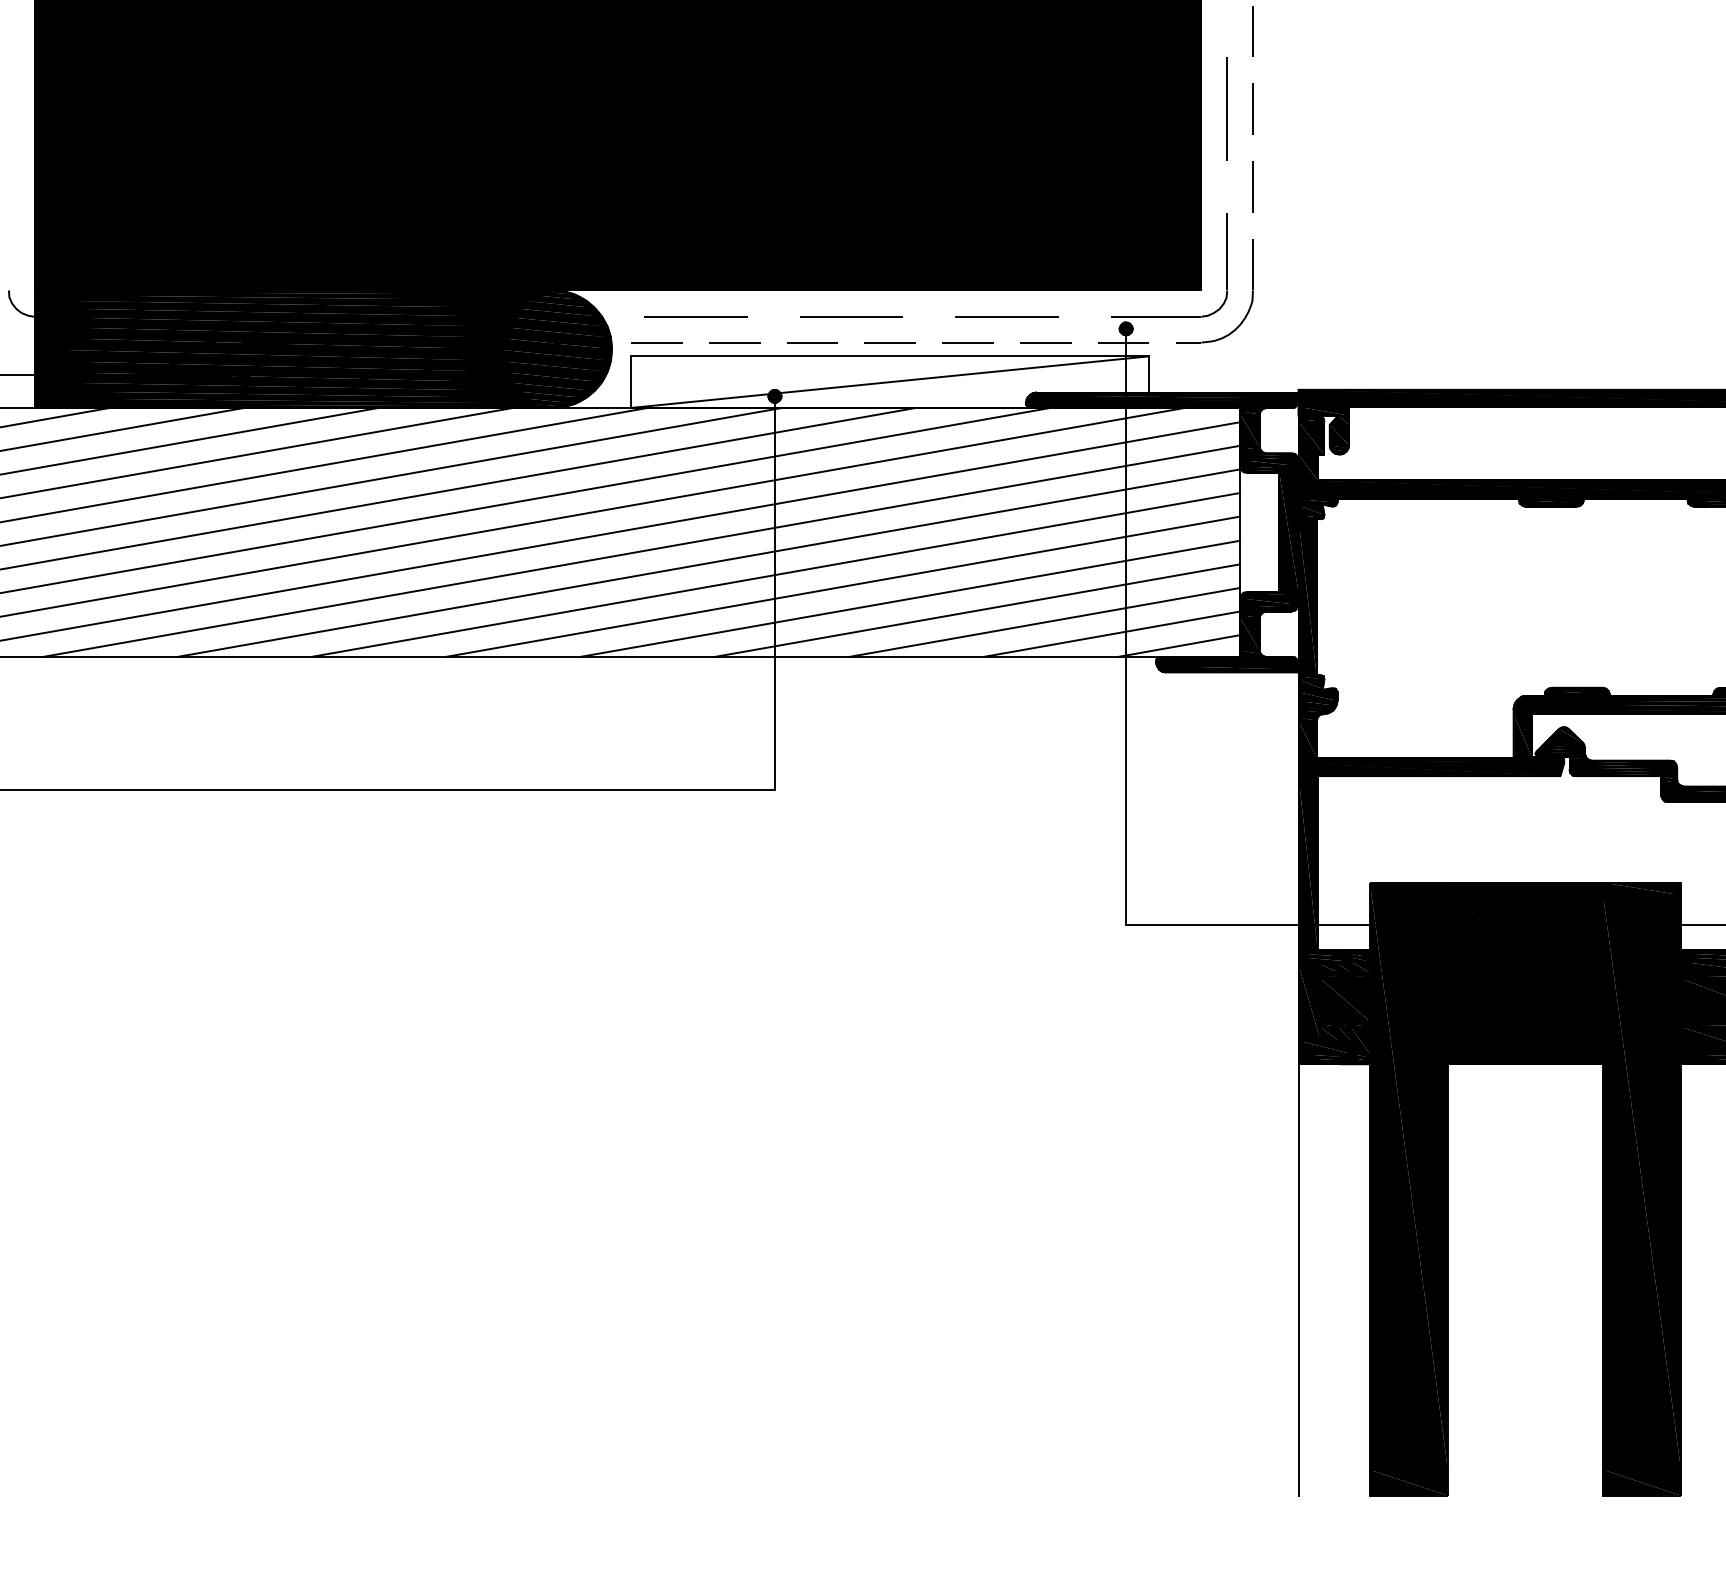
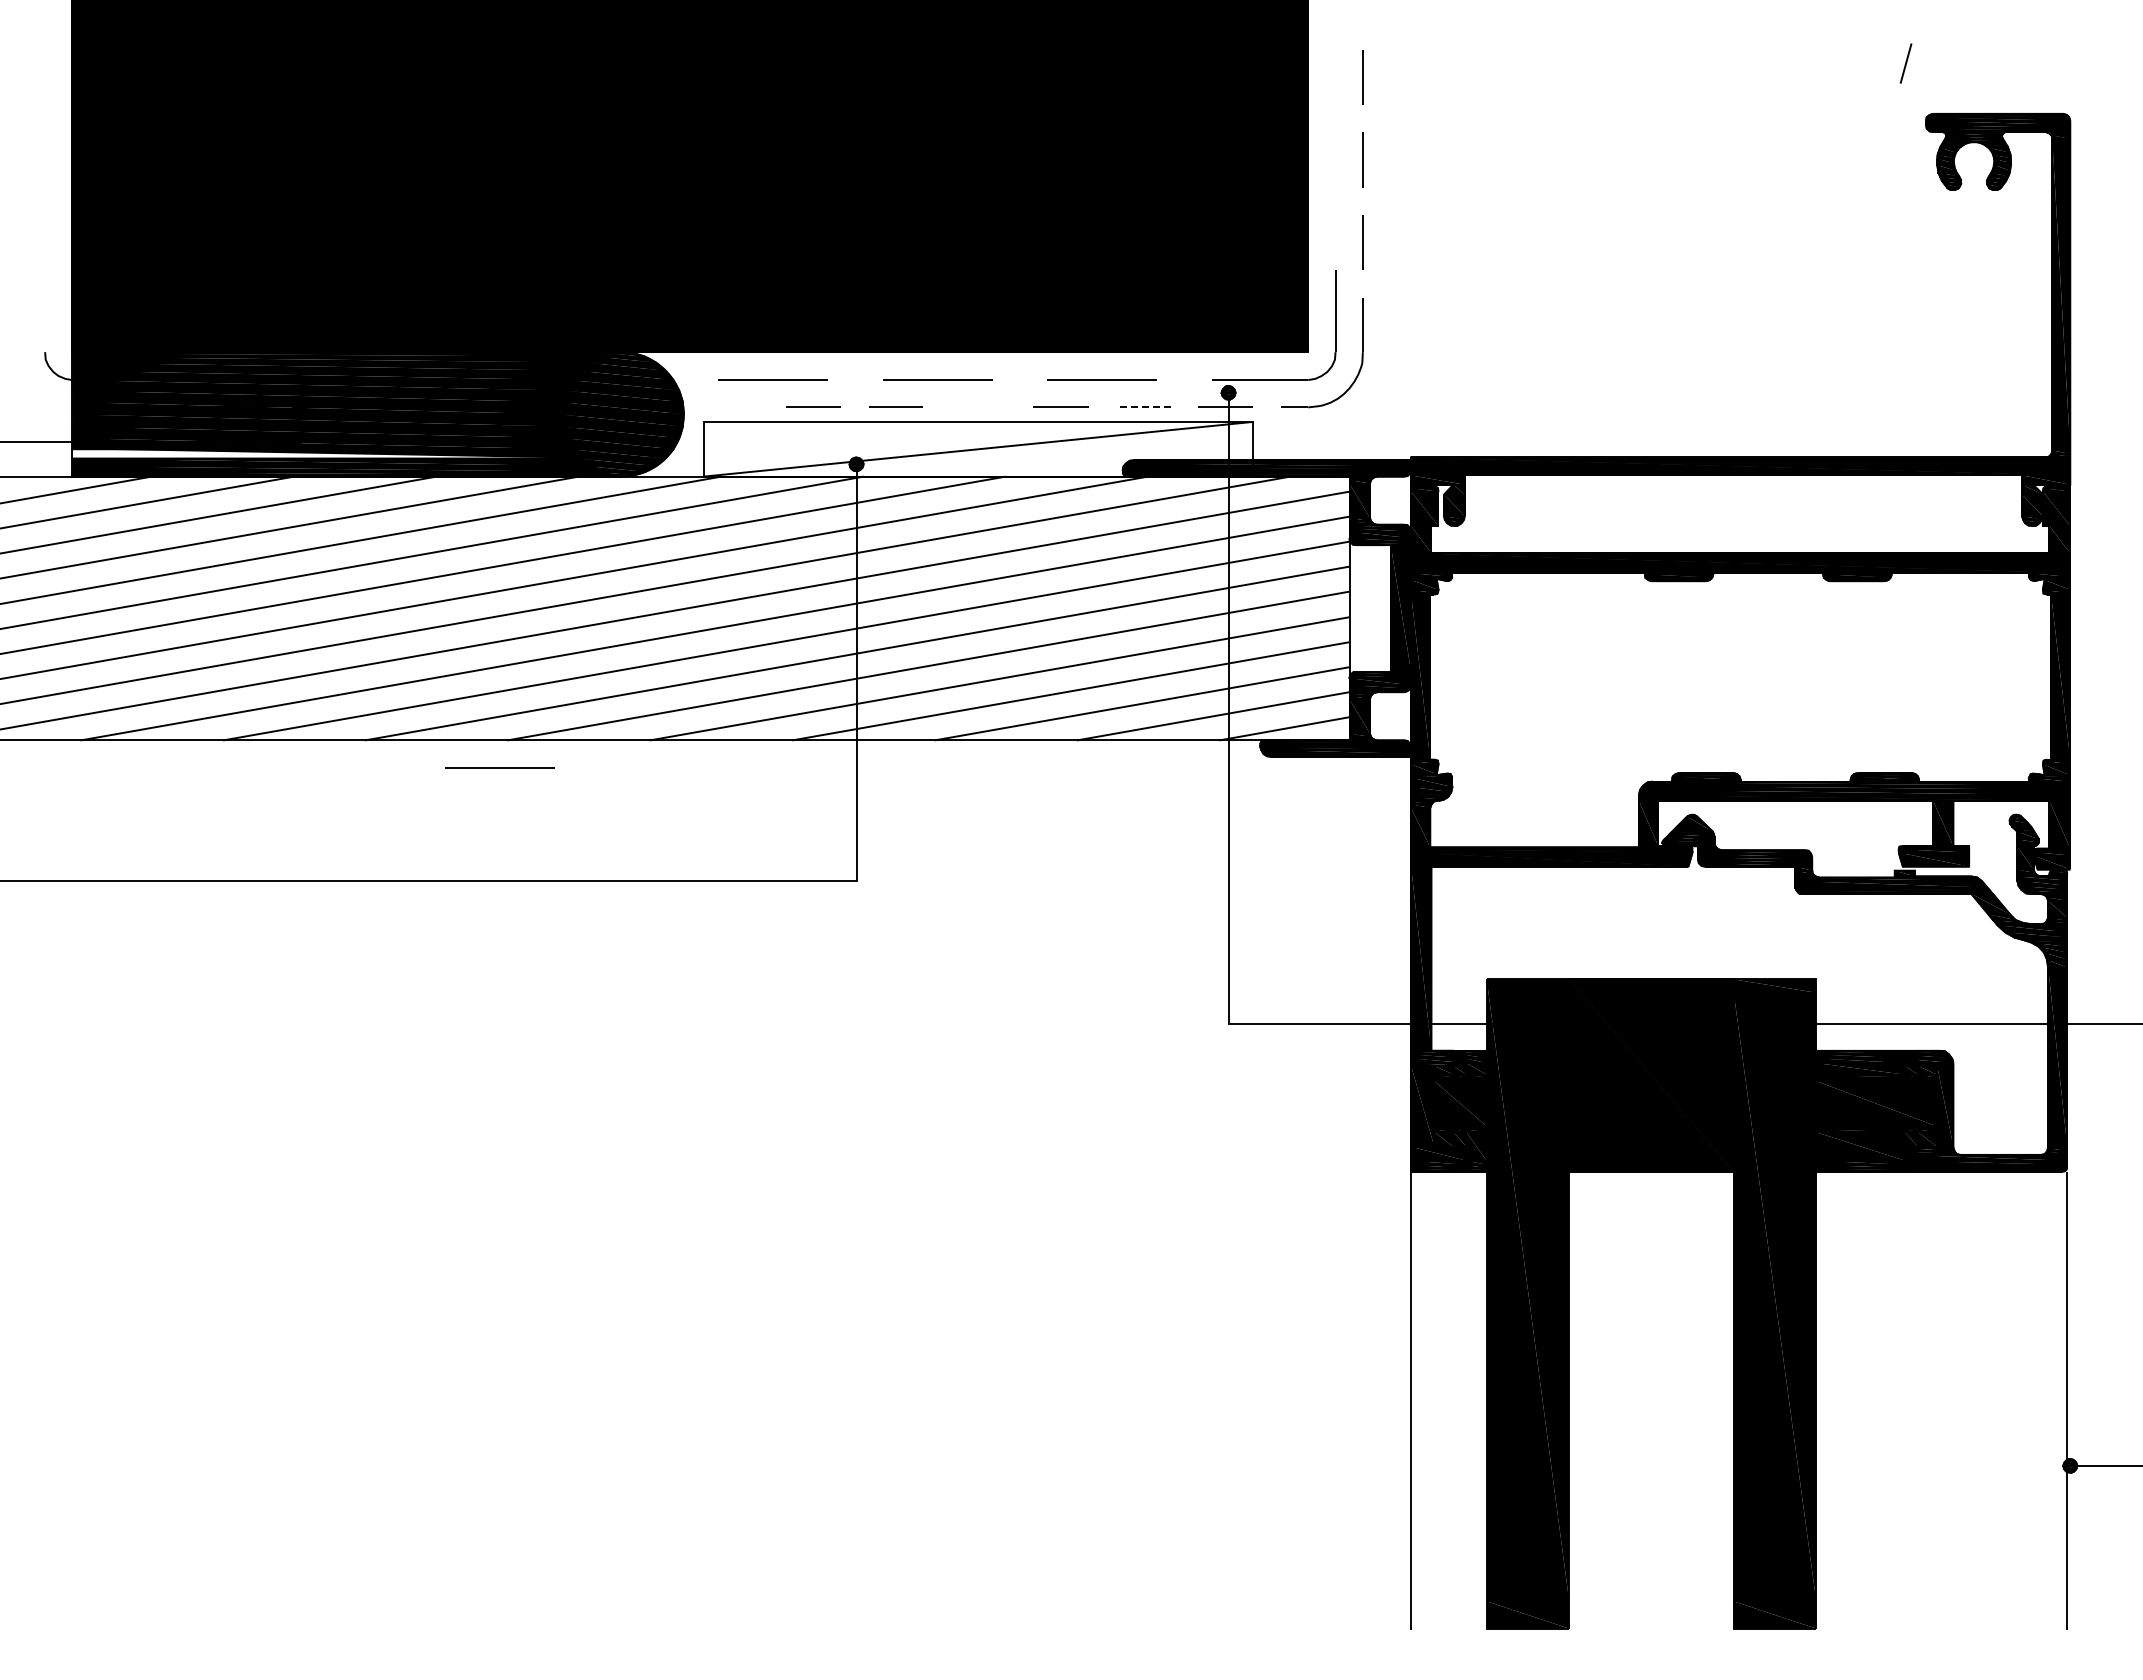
line: (1227, 108) -> (1335, 159), removed
line: (656, 341) -> (731, 406), removed
line: (890, 341) -> (978, 406), removed
line: (1045, 342) -> (1143, 407), solid -> dashed
fill: (272, 386) -> (324, 453), removed
line: (437, 682) -> (499, 767), added

